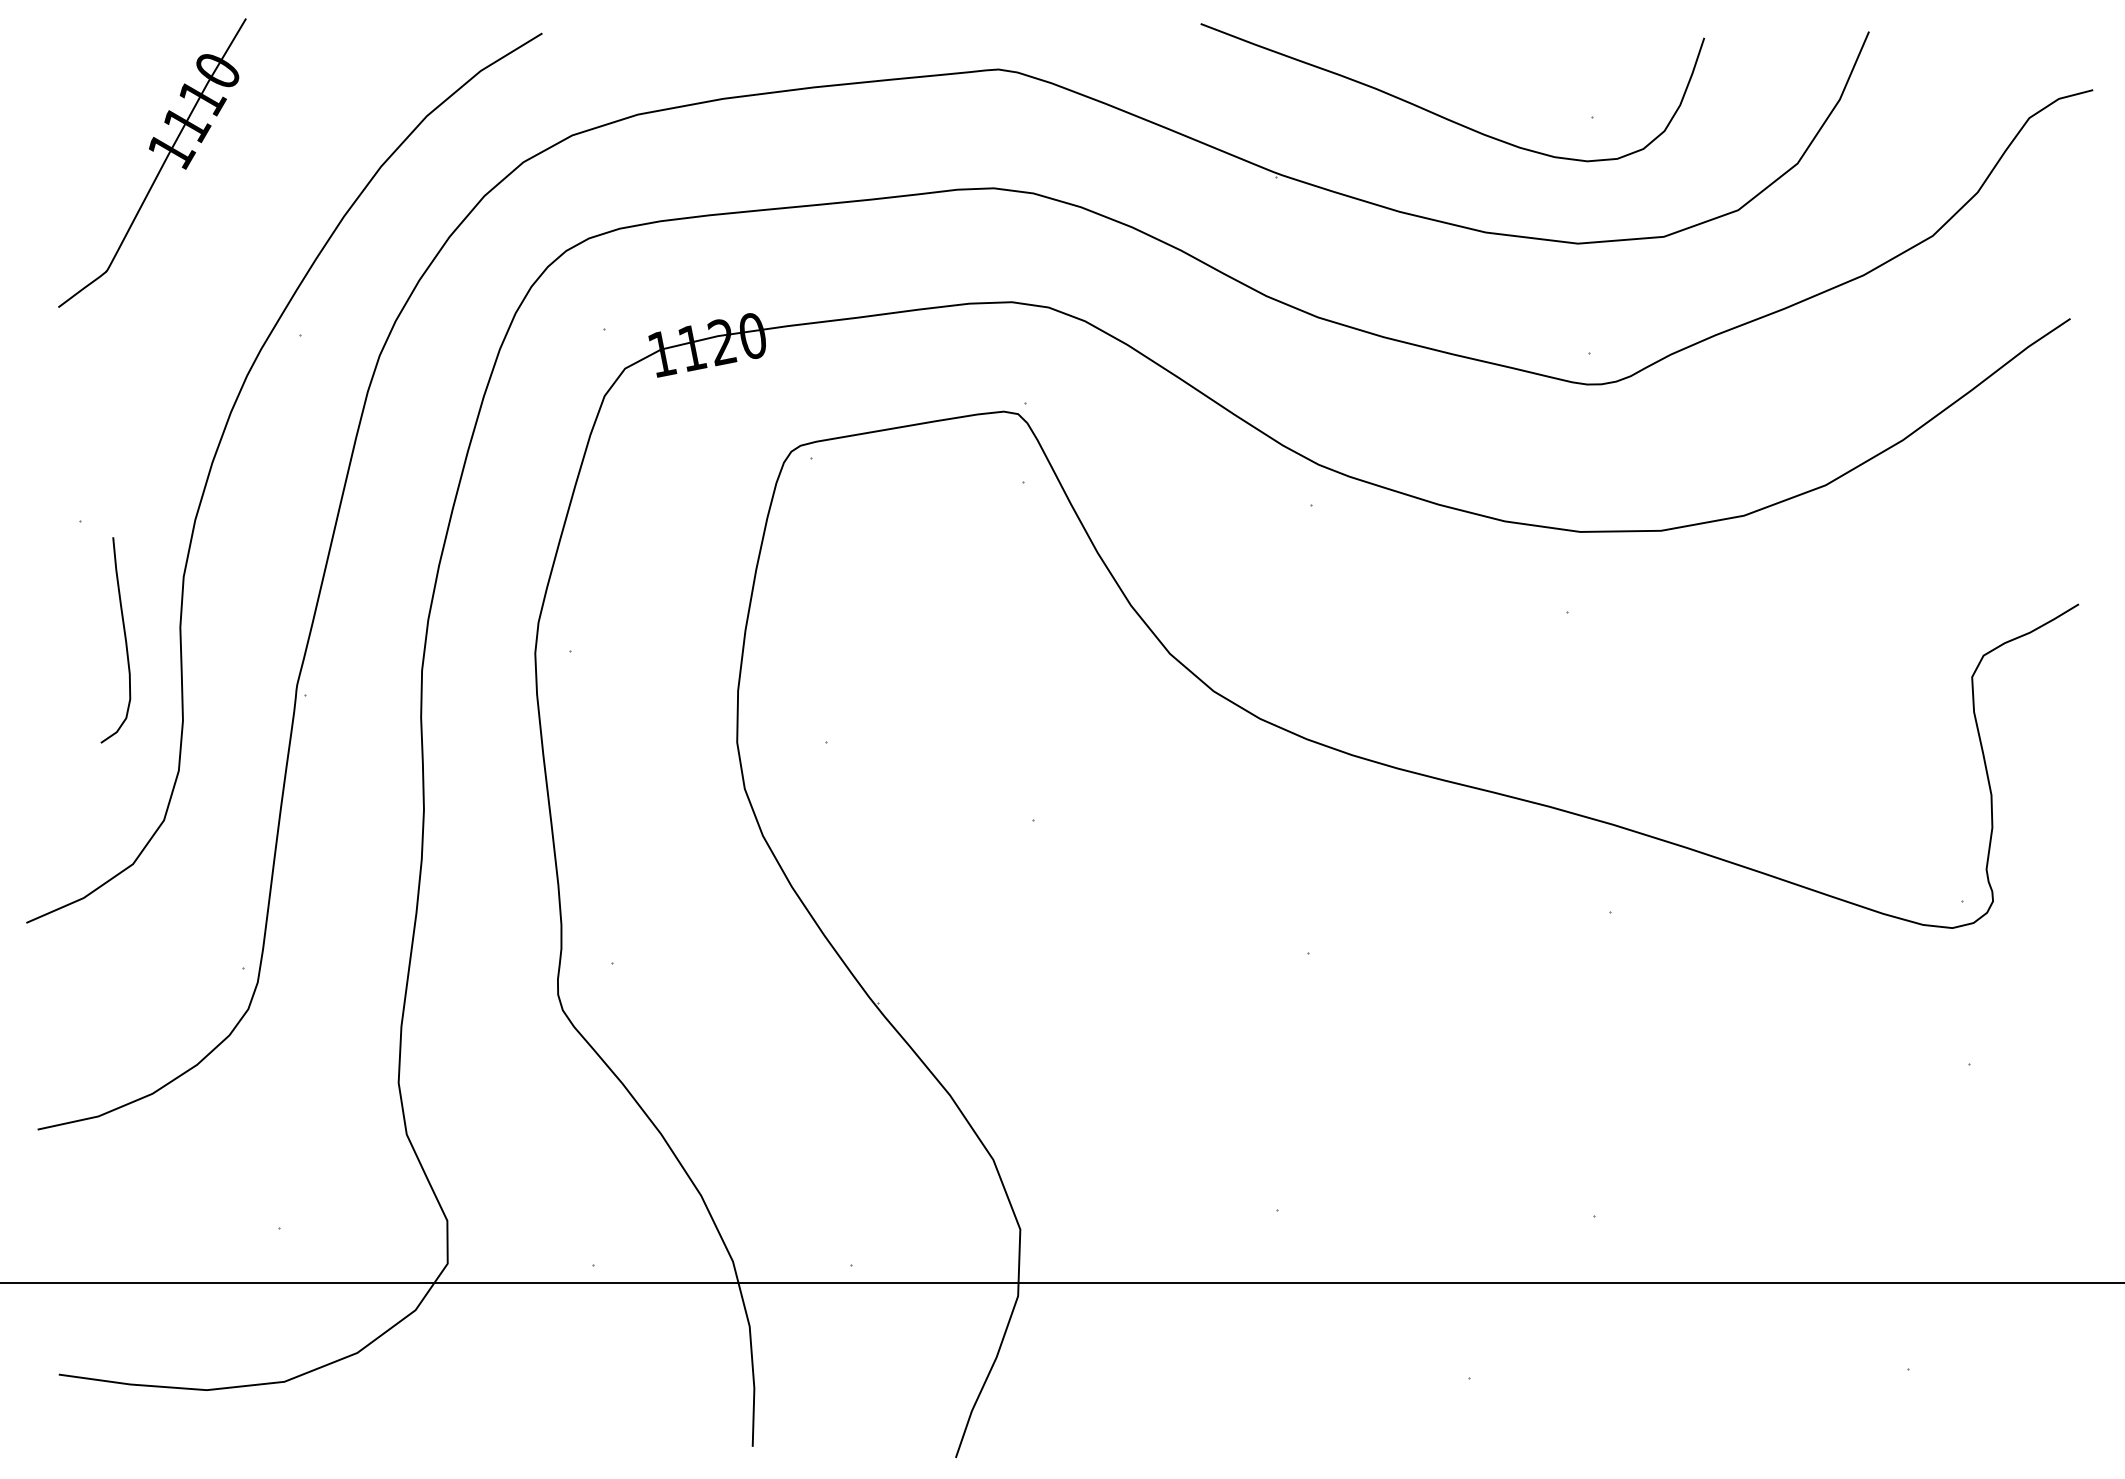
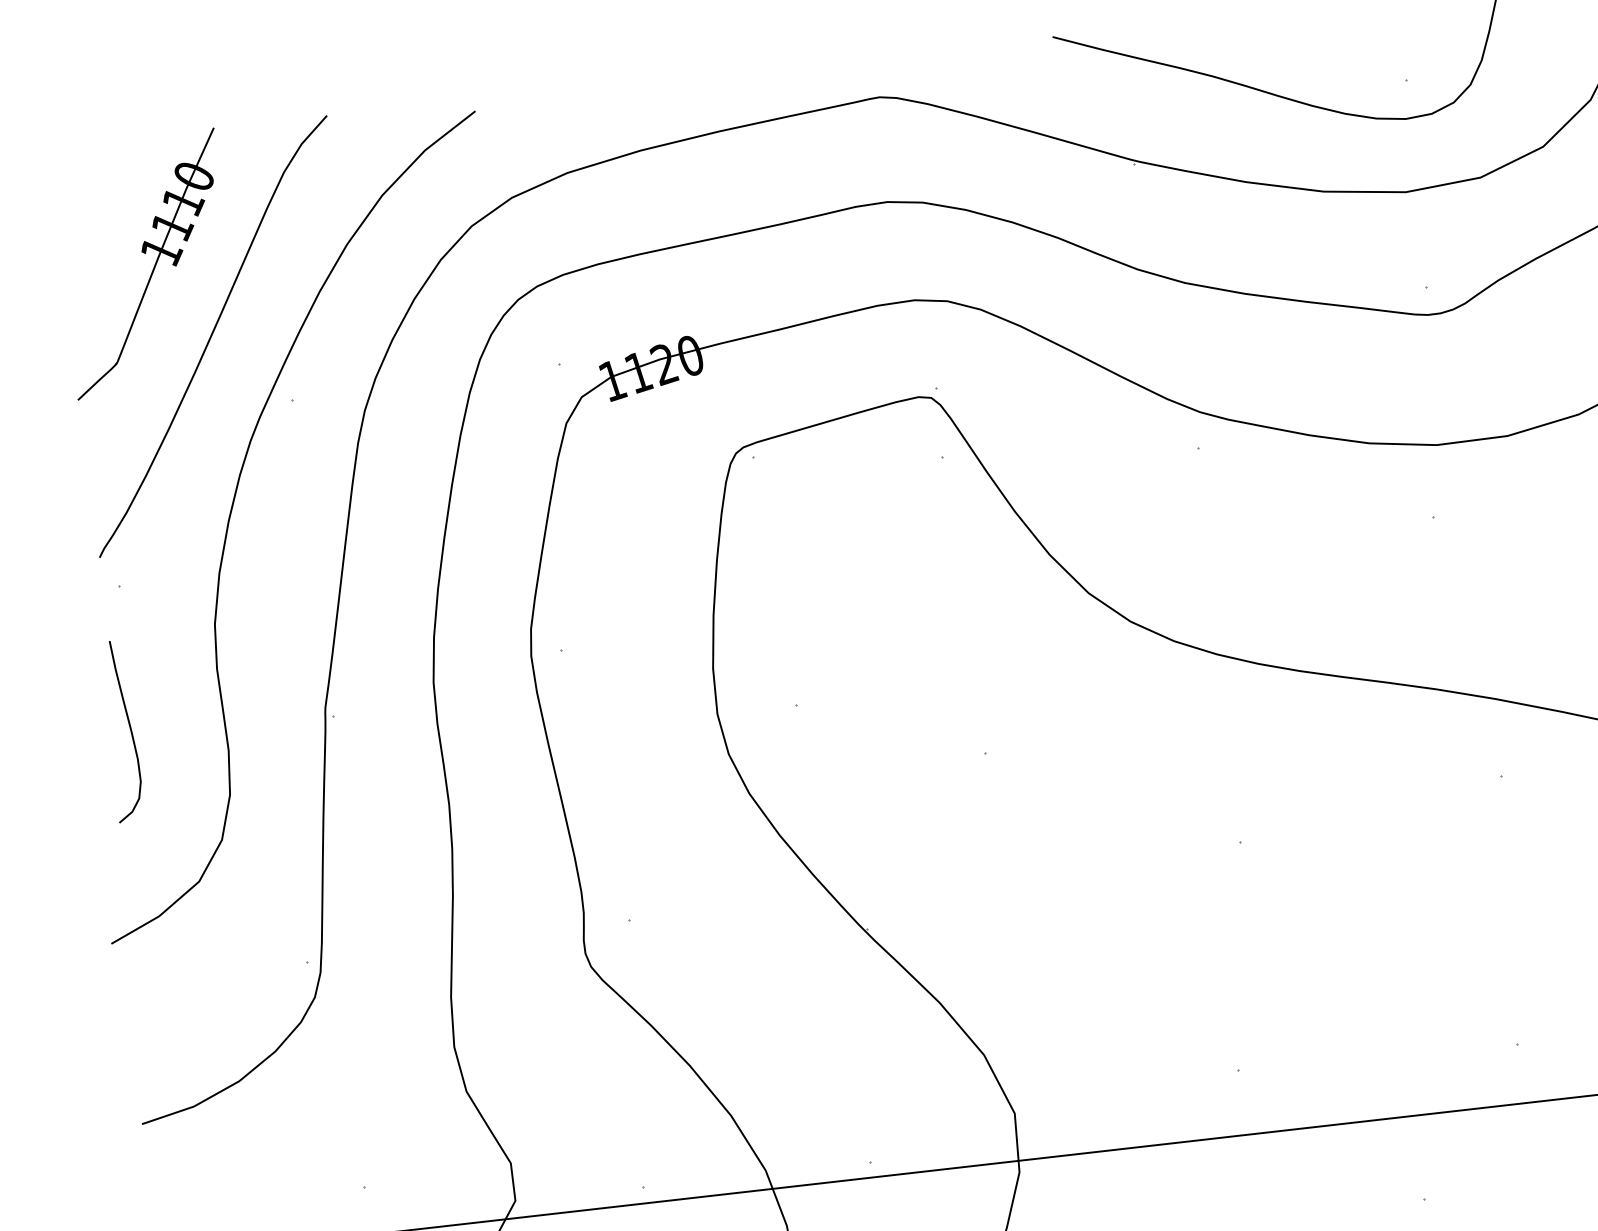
curve: (217, 252) -> (212, 336), added
curve: (124, 639) -> (129, 729), moved

